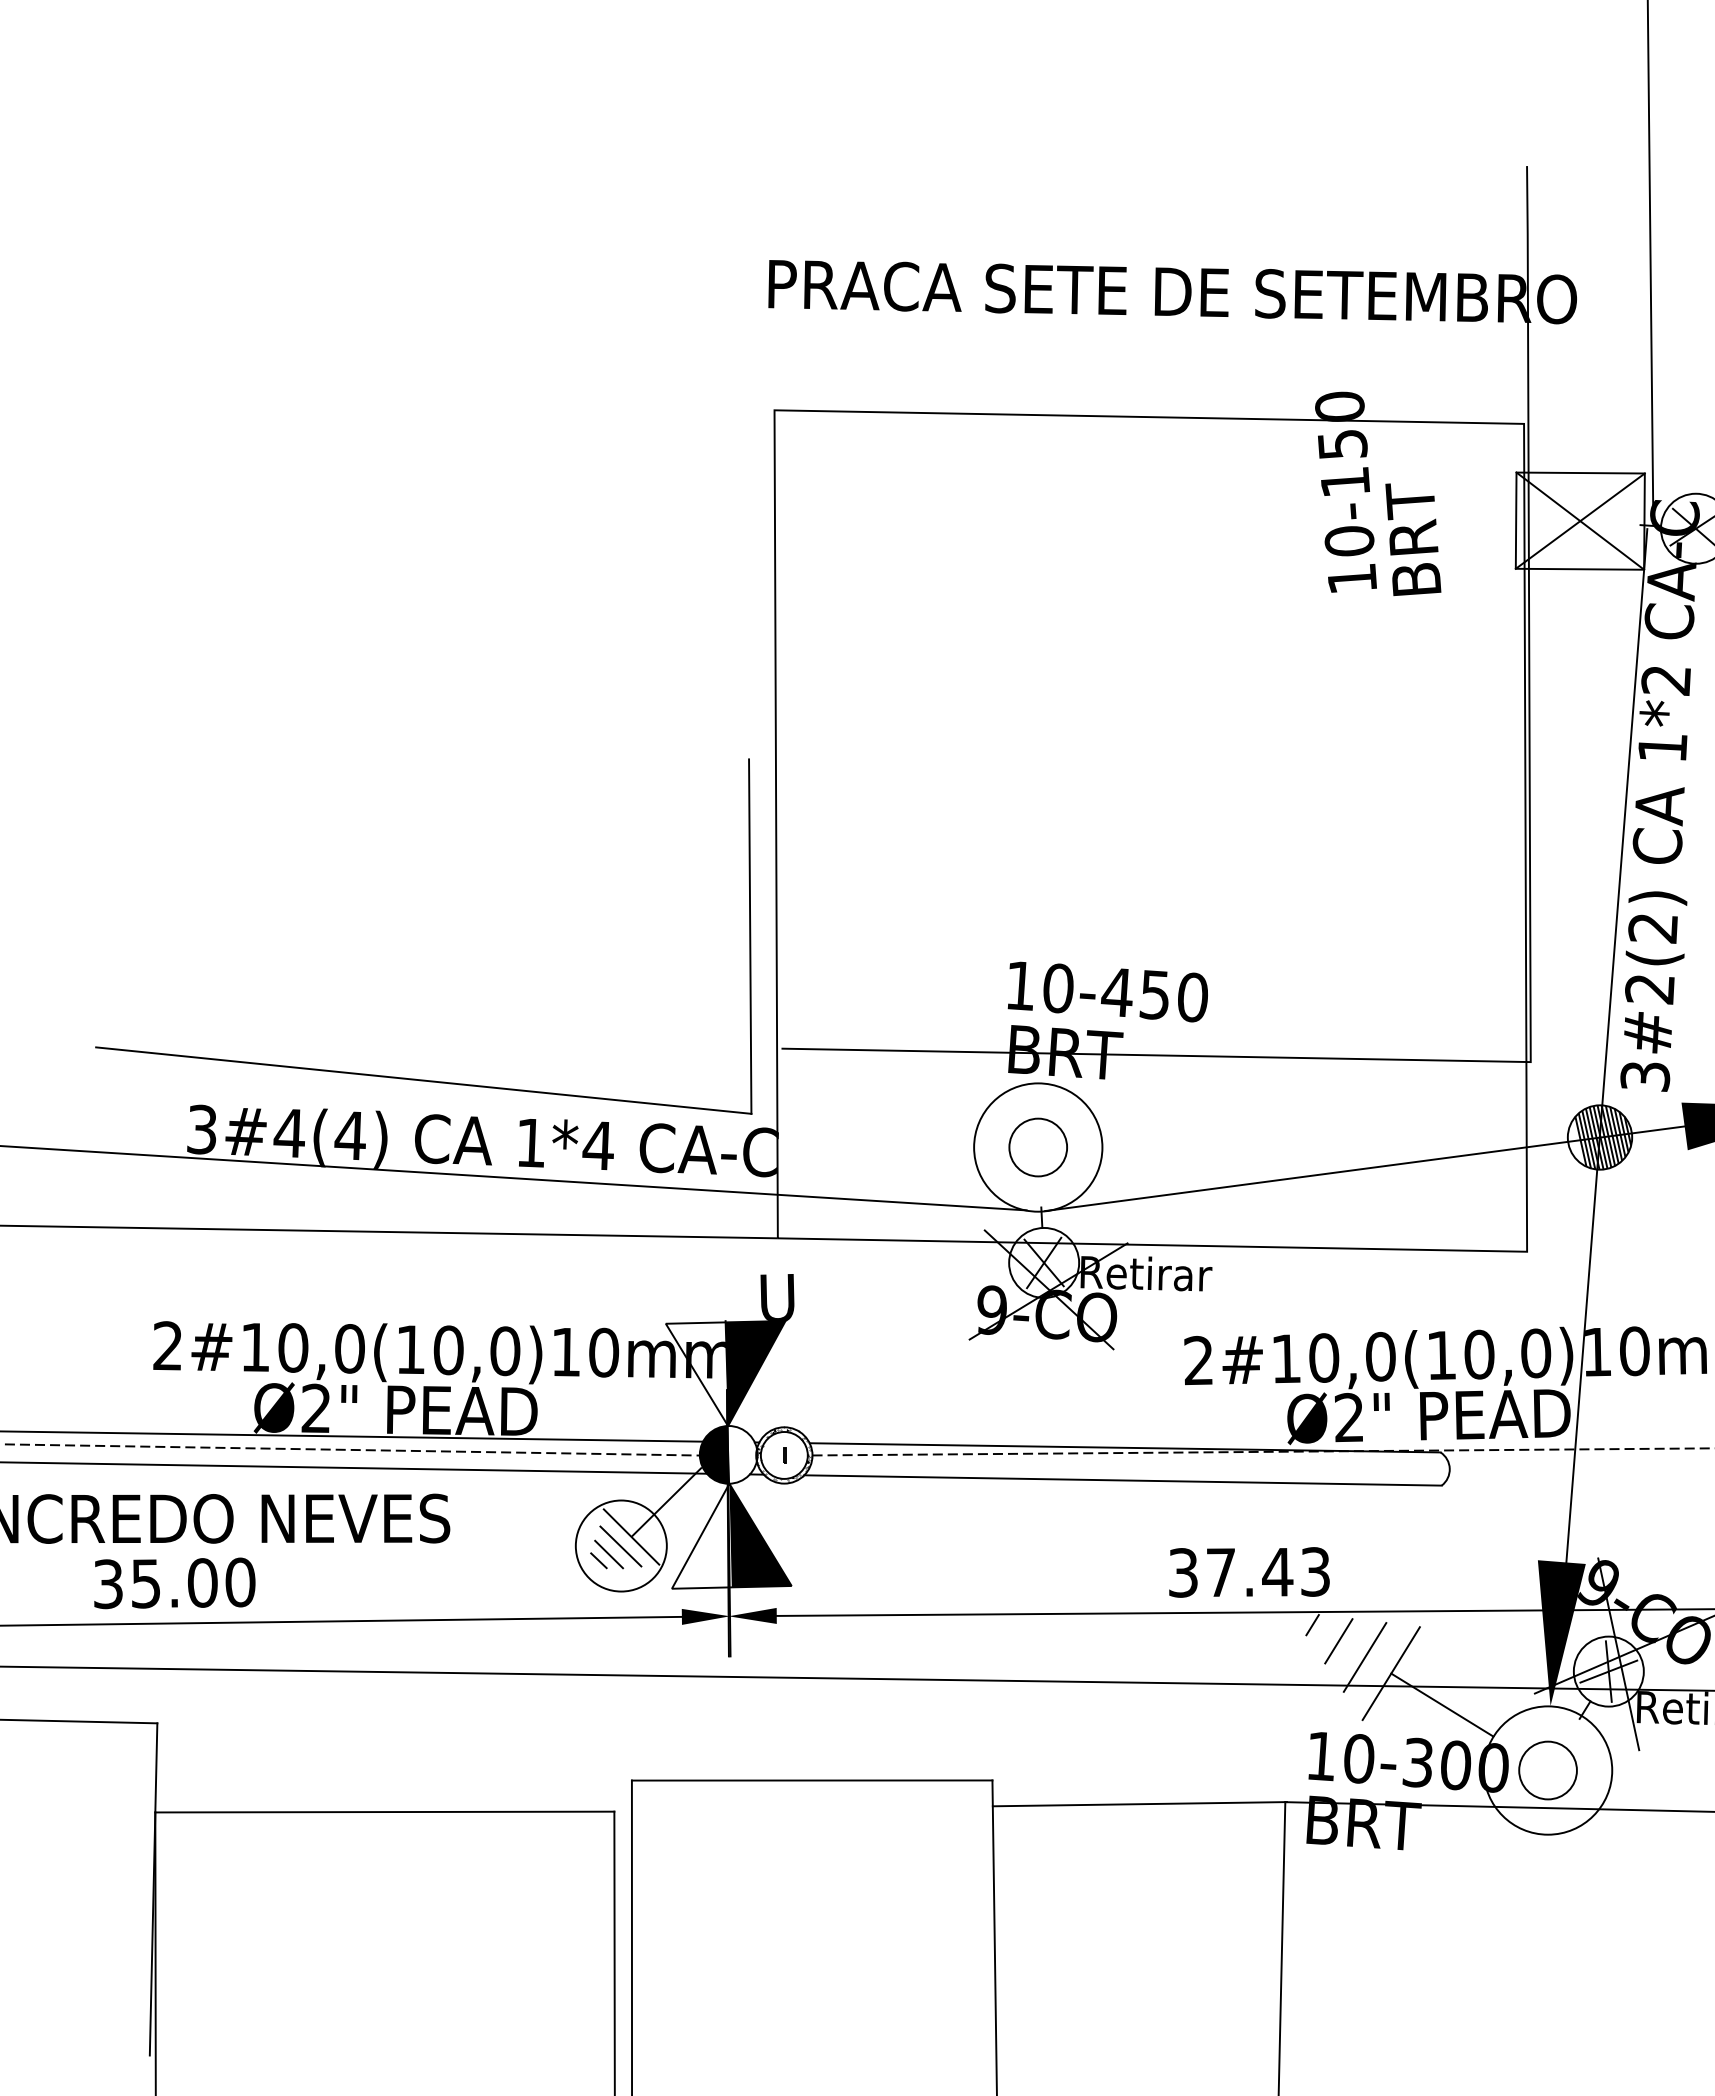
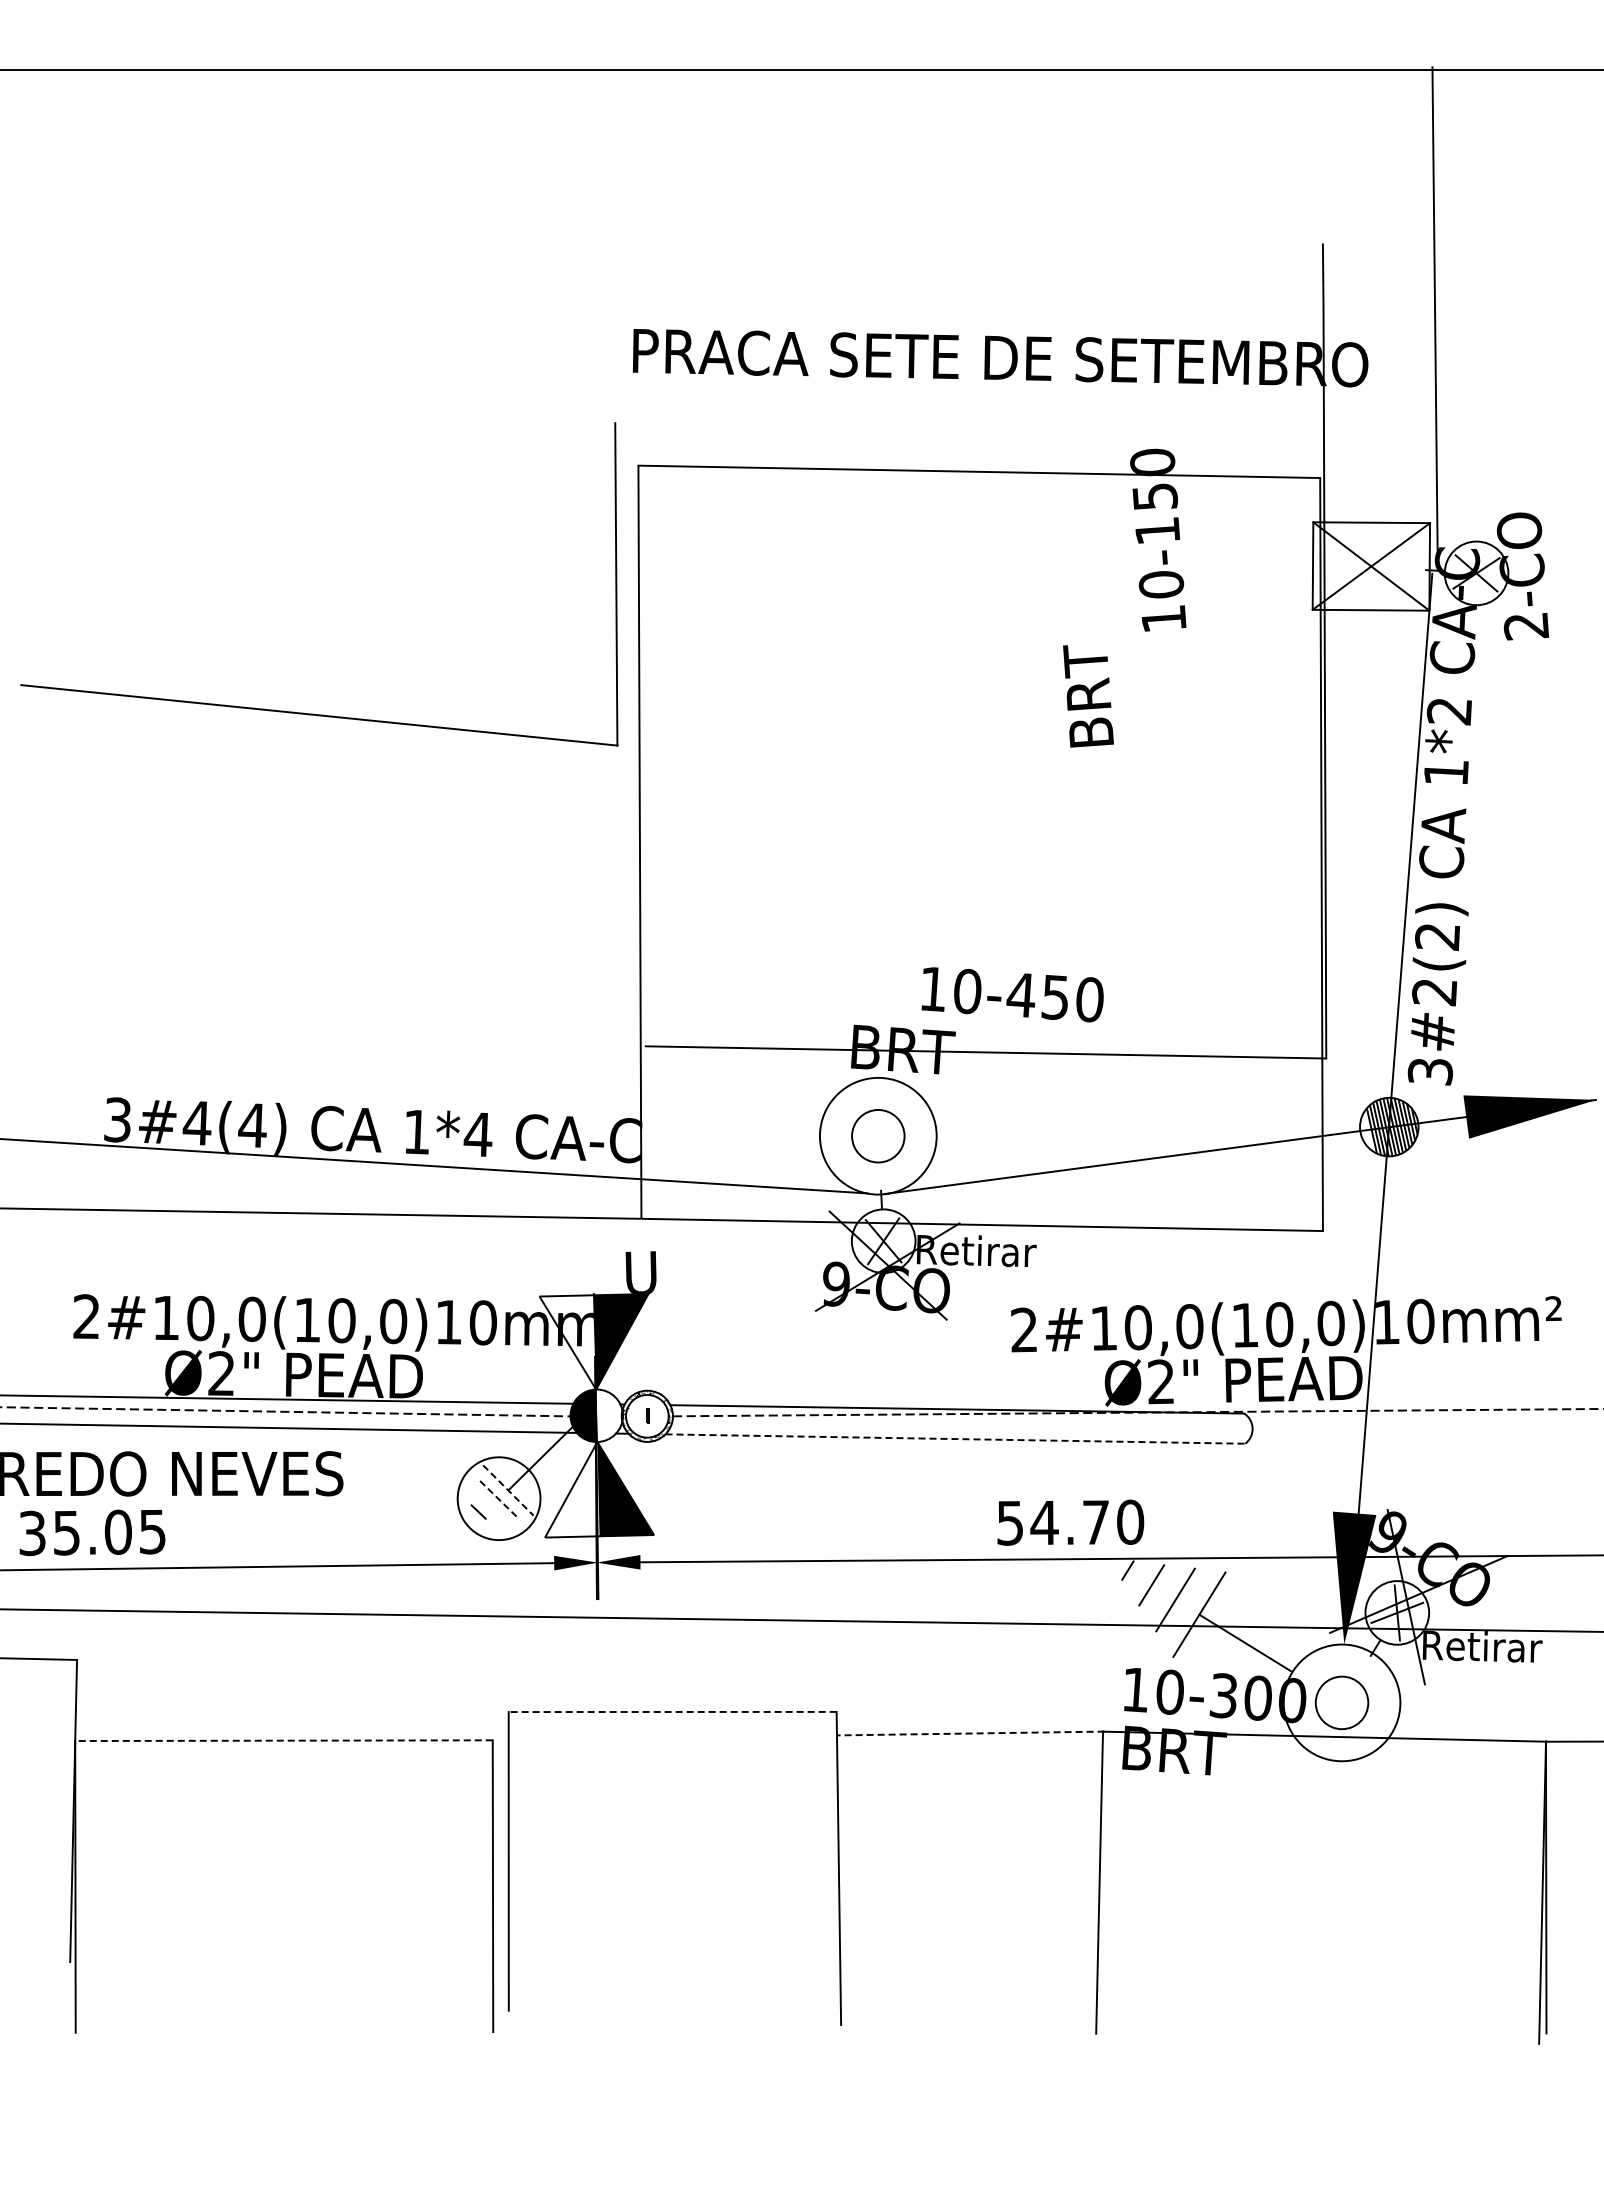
text: (1413, 539) -> (1088, 696), moved
text: (1107, 991) -> (1012, 994), moved
part: (406, 1077) -> (303, 712), moved
line: (1123, 1480) -> (955, 1439), solid -> dashed
line: (631, 1537) -> (508, 1490), solid -> dashed
line: (620, 1546) -> (498, 1499), solid -> dashed
line: (608, 1554) -> (487, 1506), removed
text: (1250, 1572) -> (1071, 1522), 37.43 -> 54.70
text: (240, 1582) -> (152, 1531), 35.00 -> 35.05
line: (811, 1779) -> (672, 1711), solid -> dashed
line: (1139, 1804) -> (970, 1733), solid -> dashed
line: (384, 1811) -> (283, 1740), solid -> dashed

